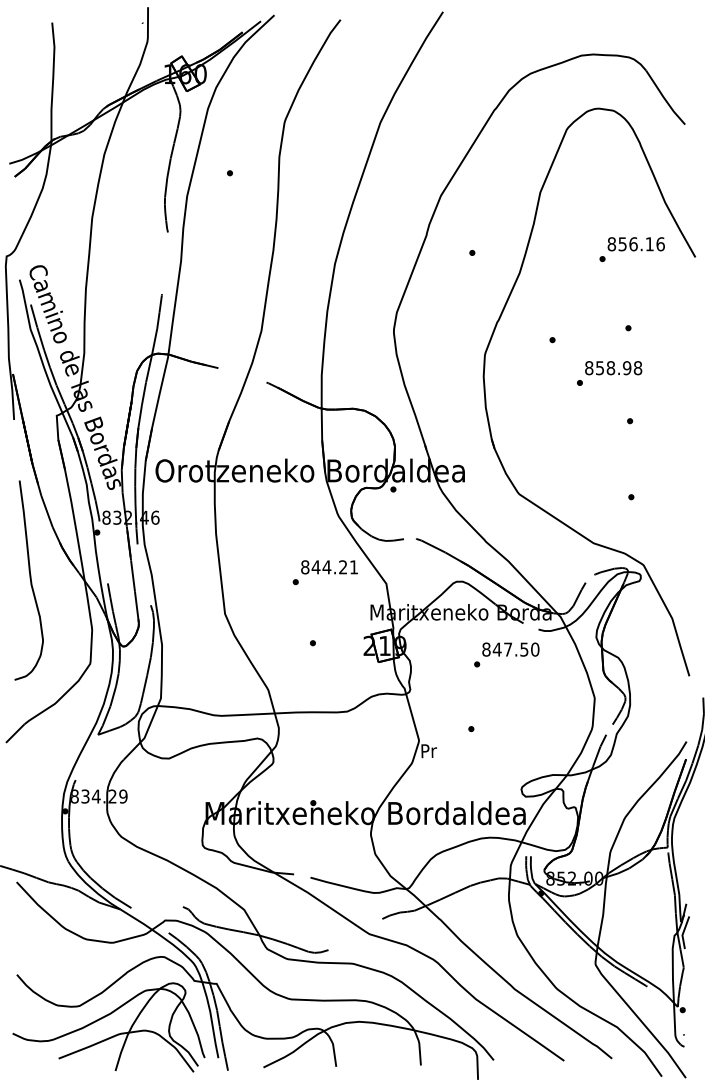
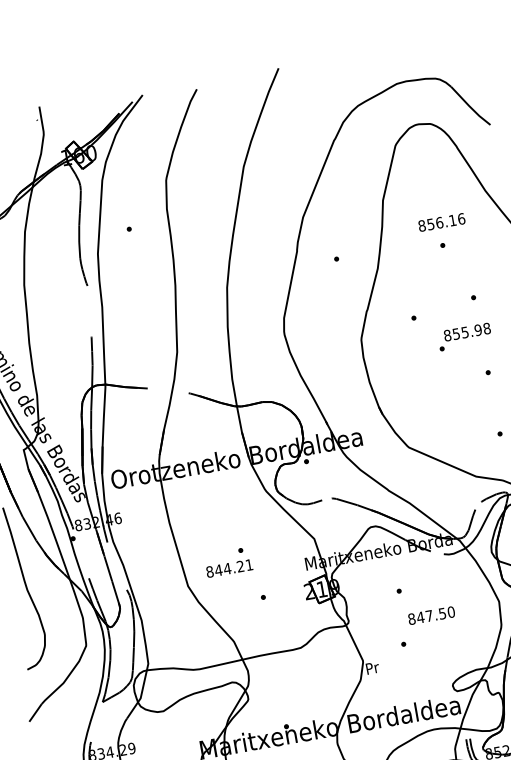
text: (635, 244) -> (441, 222), moved
text: (610, 368) -> (464, 332), 858.98 -> 855.98
text: (329, 567) -> (229, 568), moved
text: (510, 649) -> (431, 615), moved

